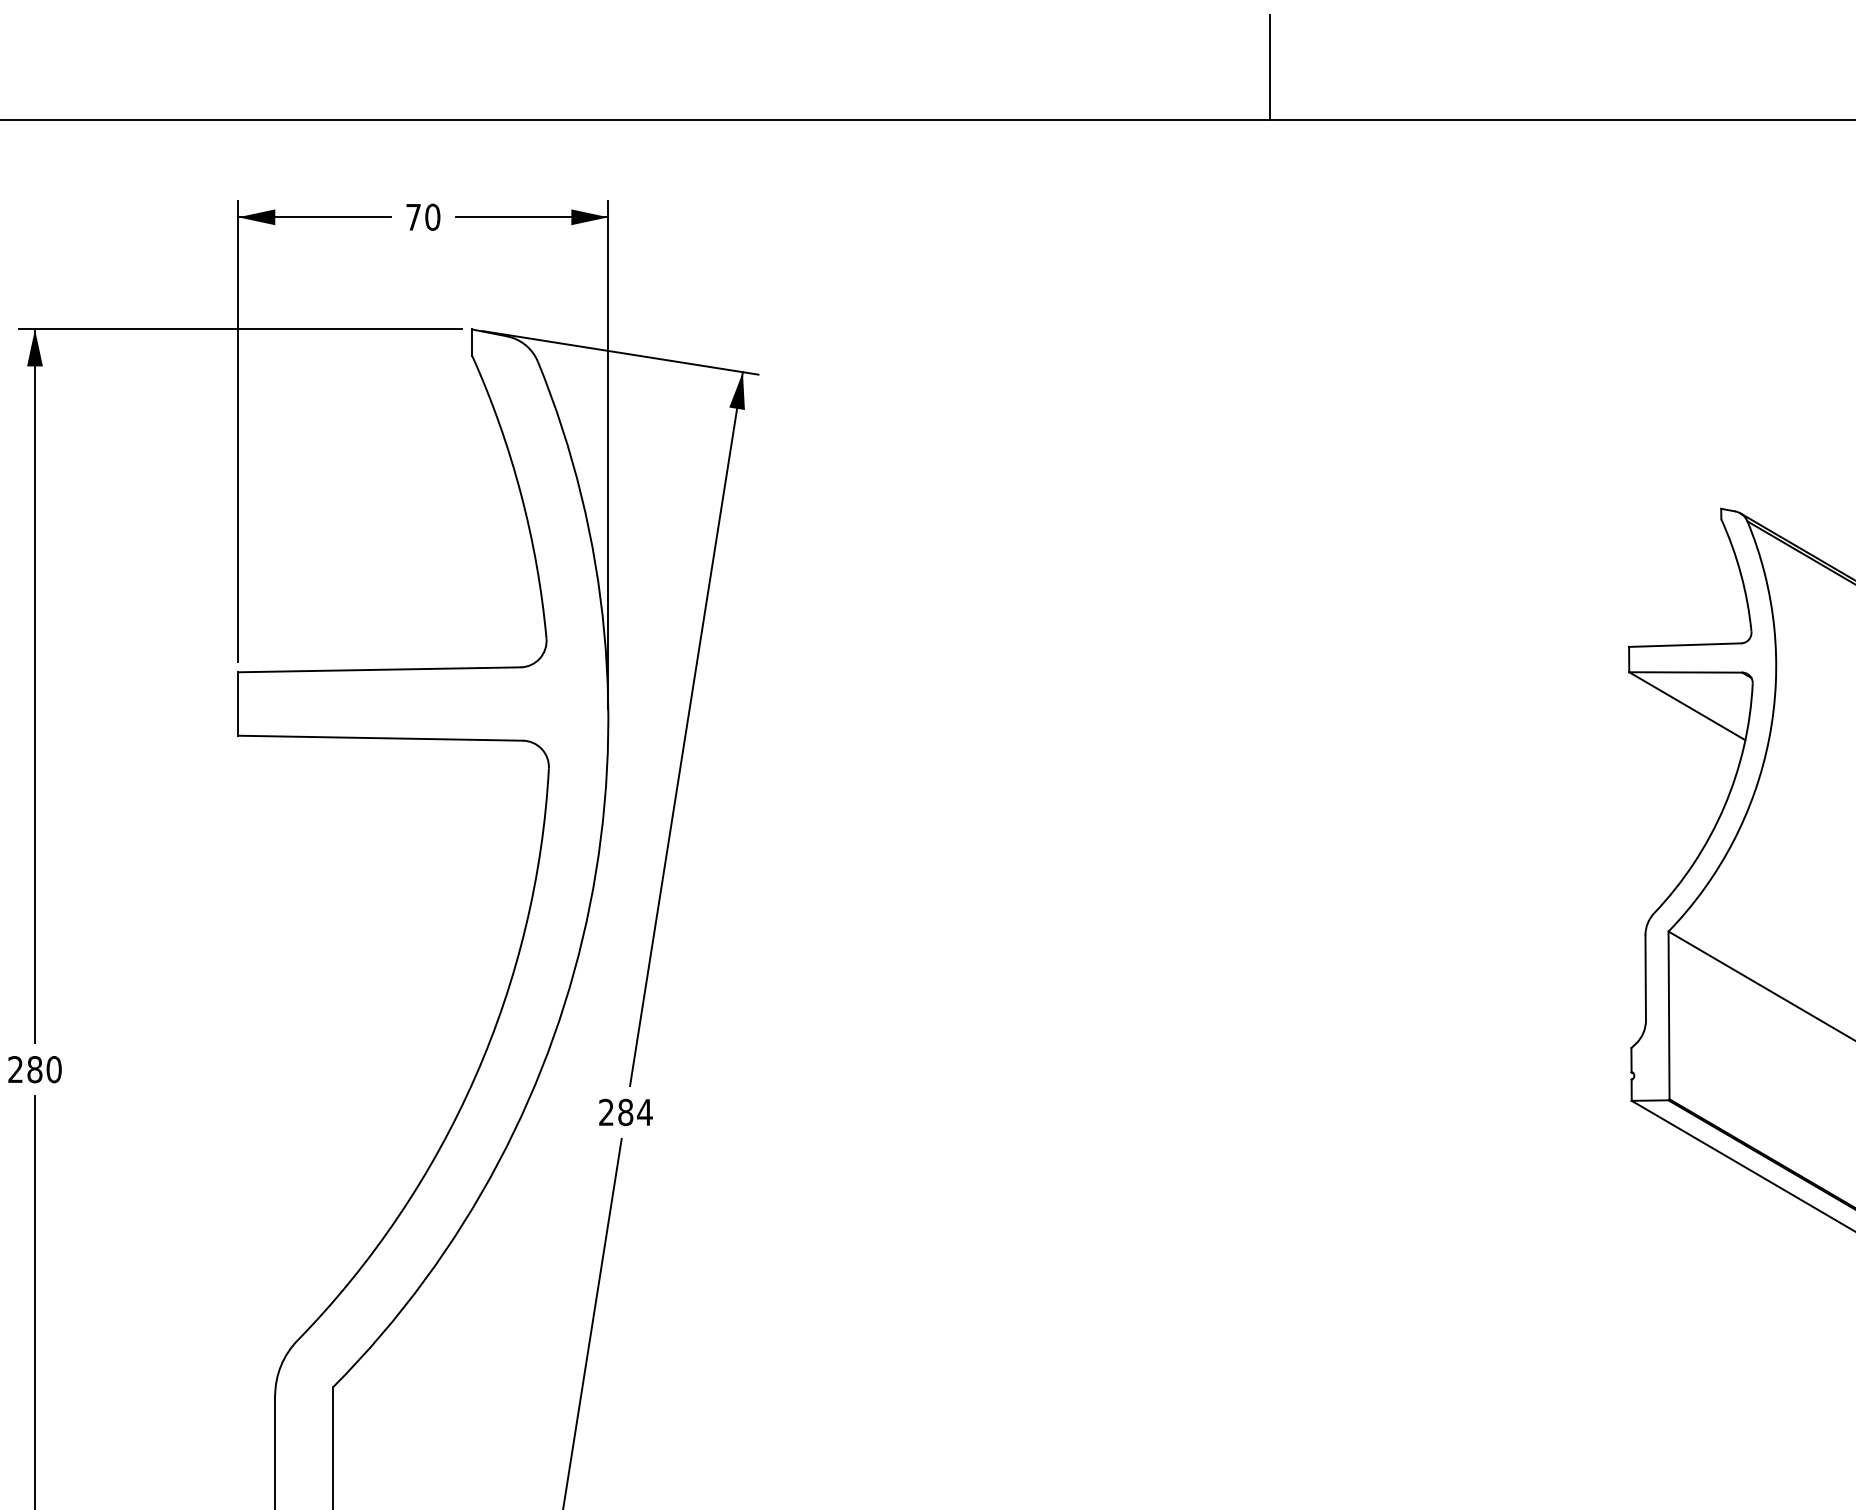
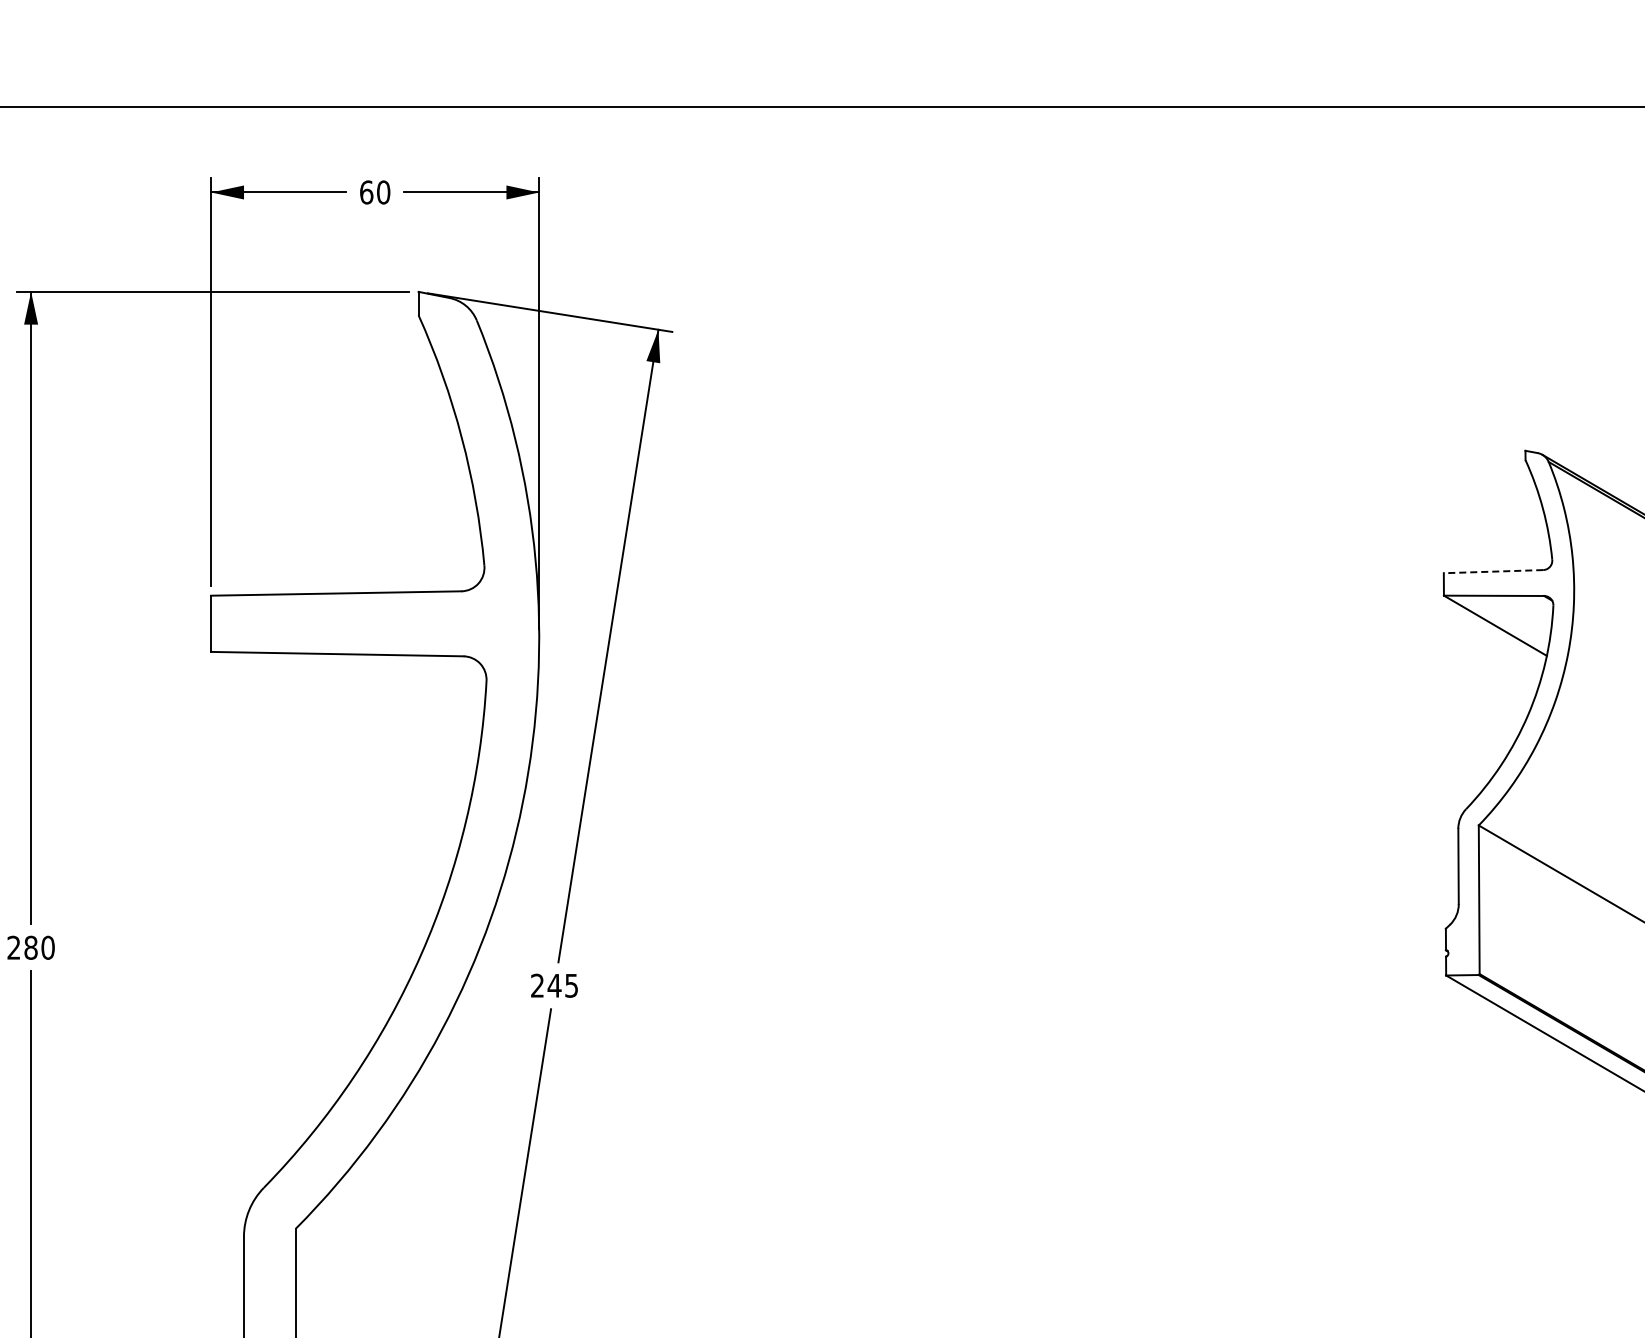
line: (1271, 67) -> (1126, 59), removed
text: (413, 217) -> (366, 192), 70 -> 60
line: (1685, 644) -> (1493, 571), solid -> dashed
text: (634, 1112) -> (562, 985), 284 -> 245

